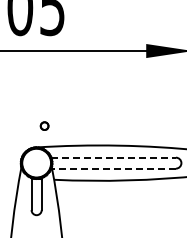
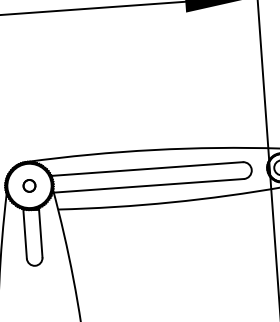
part: (44, 125) -> (29, 184), moved
line: (113, 157) -> (146, 168), dashed -> solid
line: (114, 168) -> (149, 185), dashed -> solid

